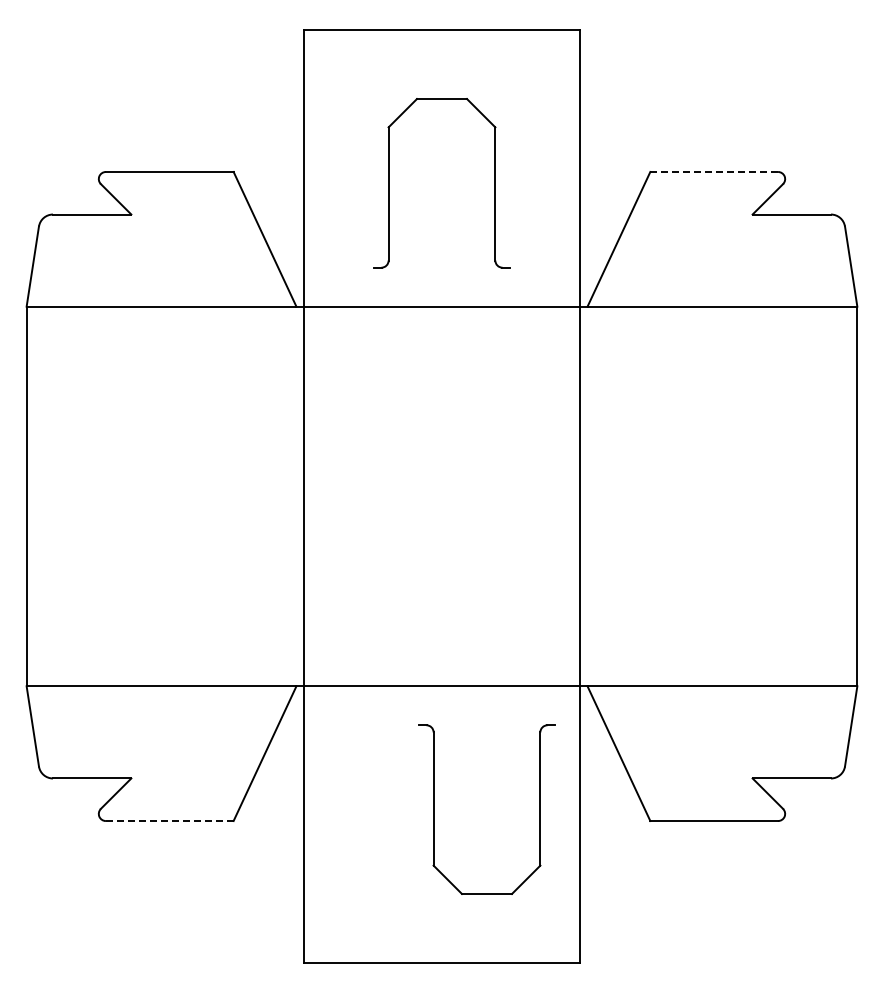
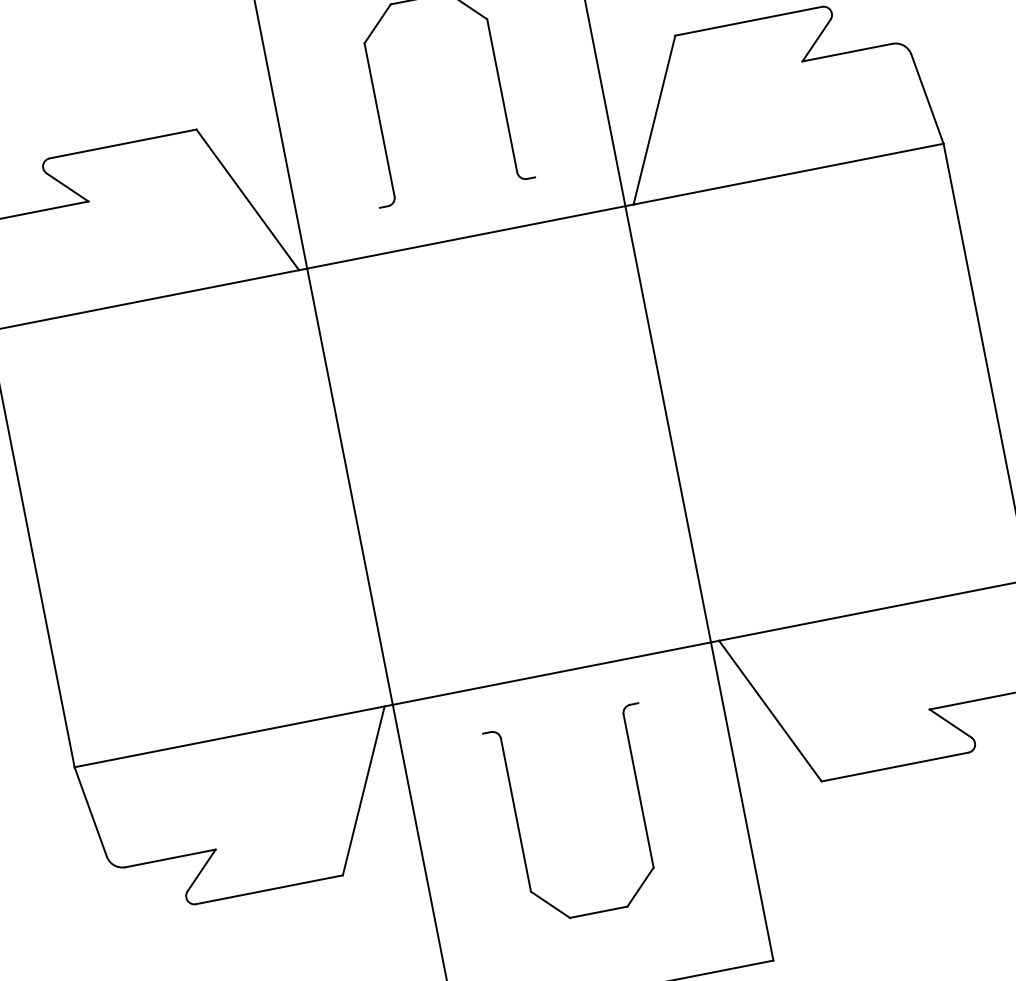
line: (714, 171) -> (748, 20), dashed -> solid
part: (434, 809) -> (519, 827), moved
line: (169, 821) -> (269, 890), dashed -> solid

